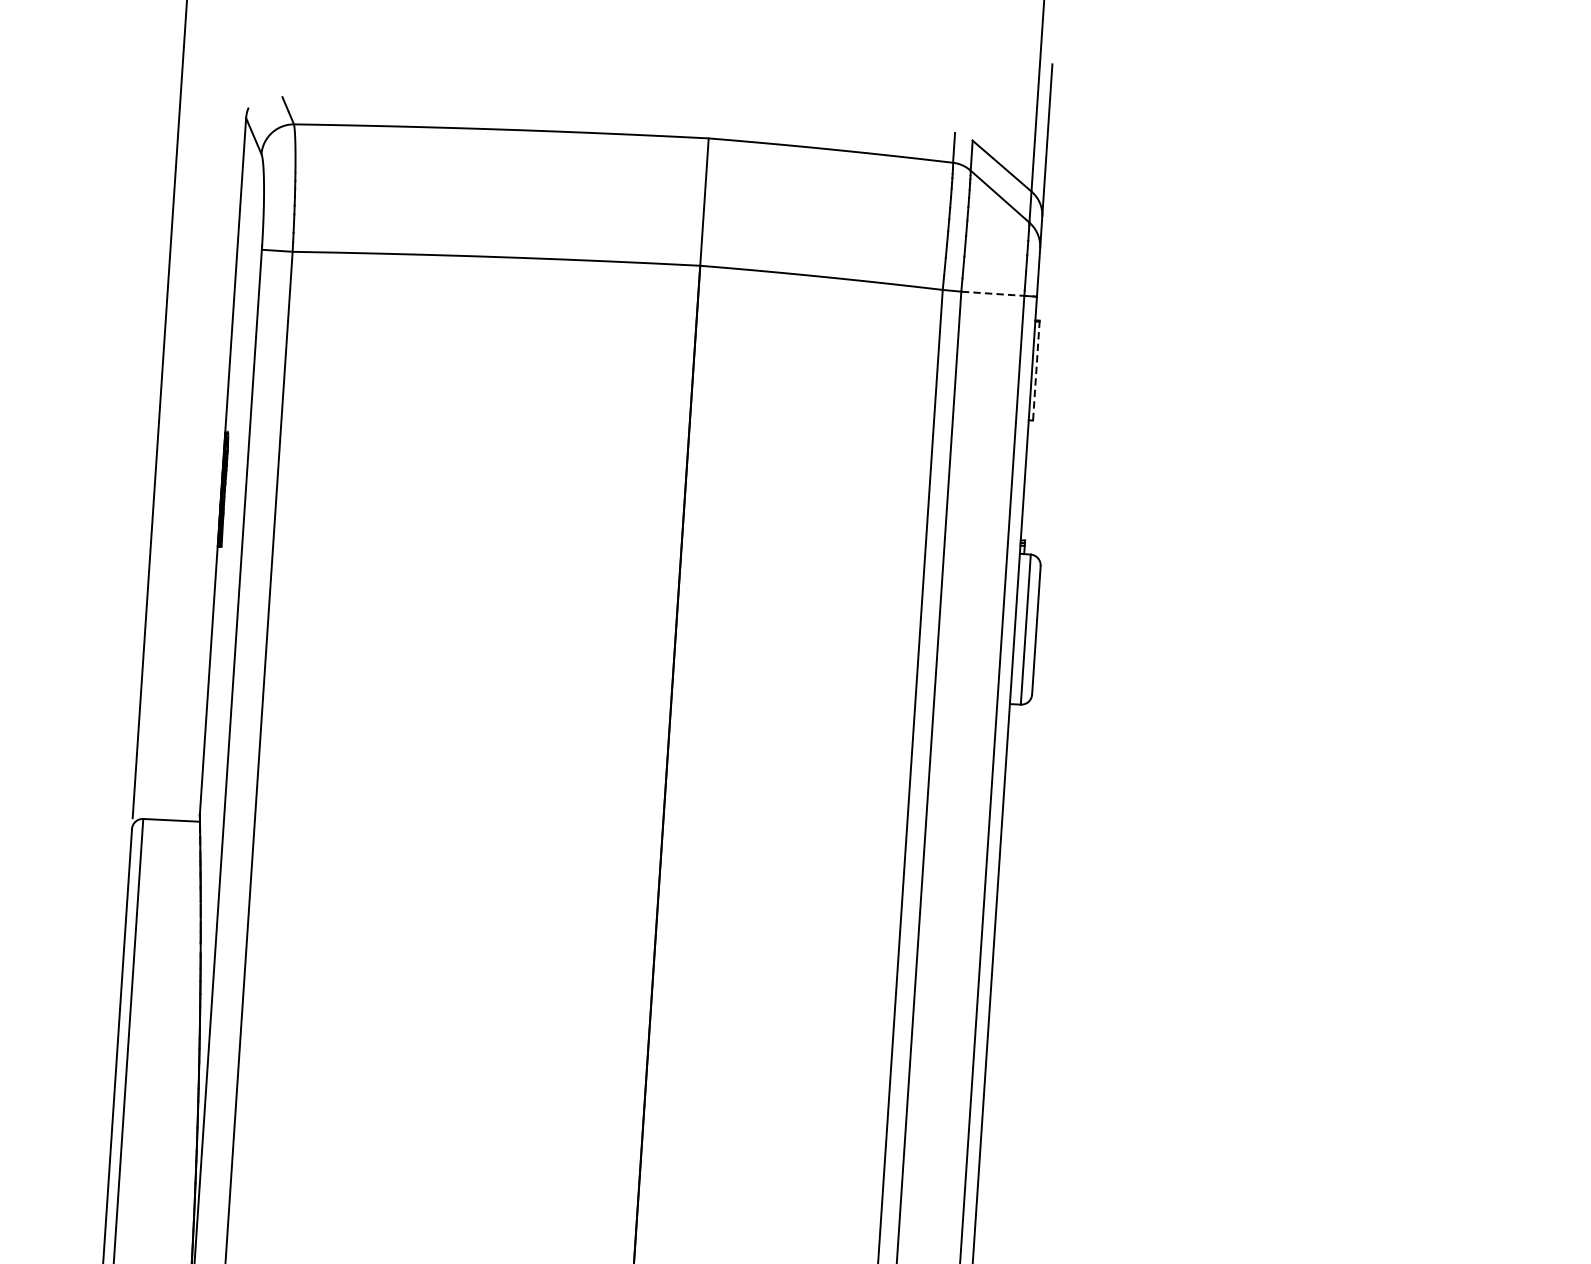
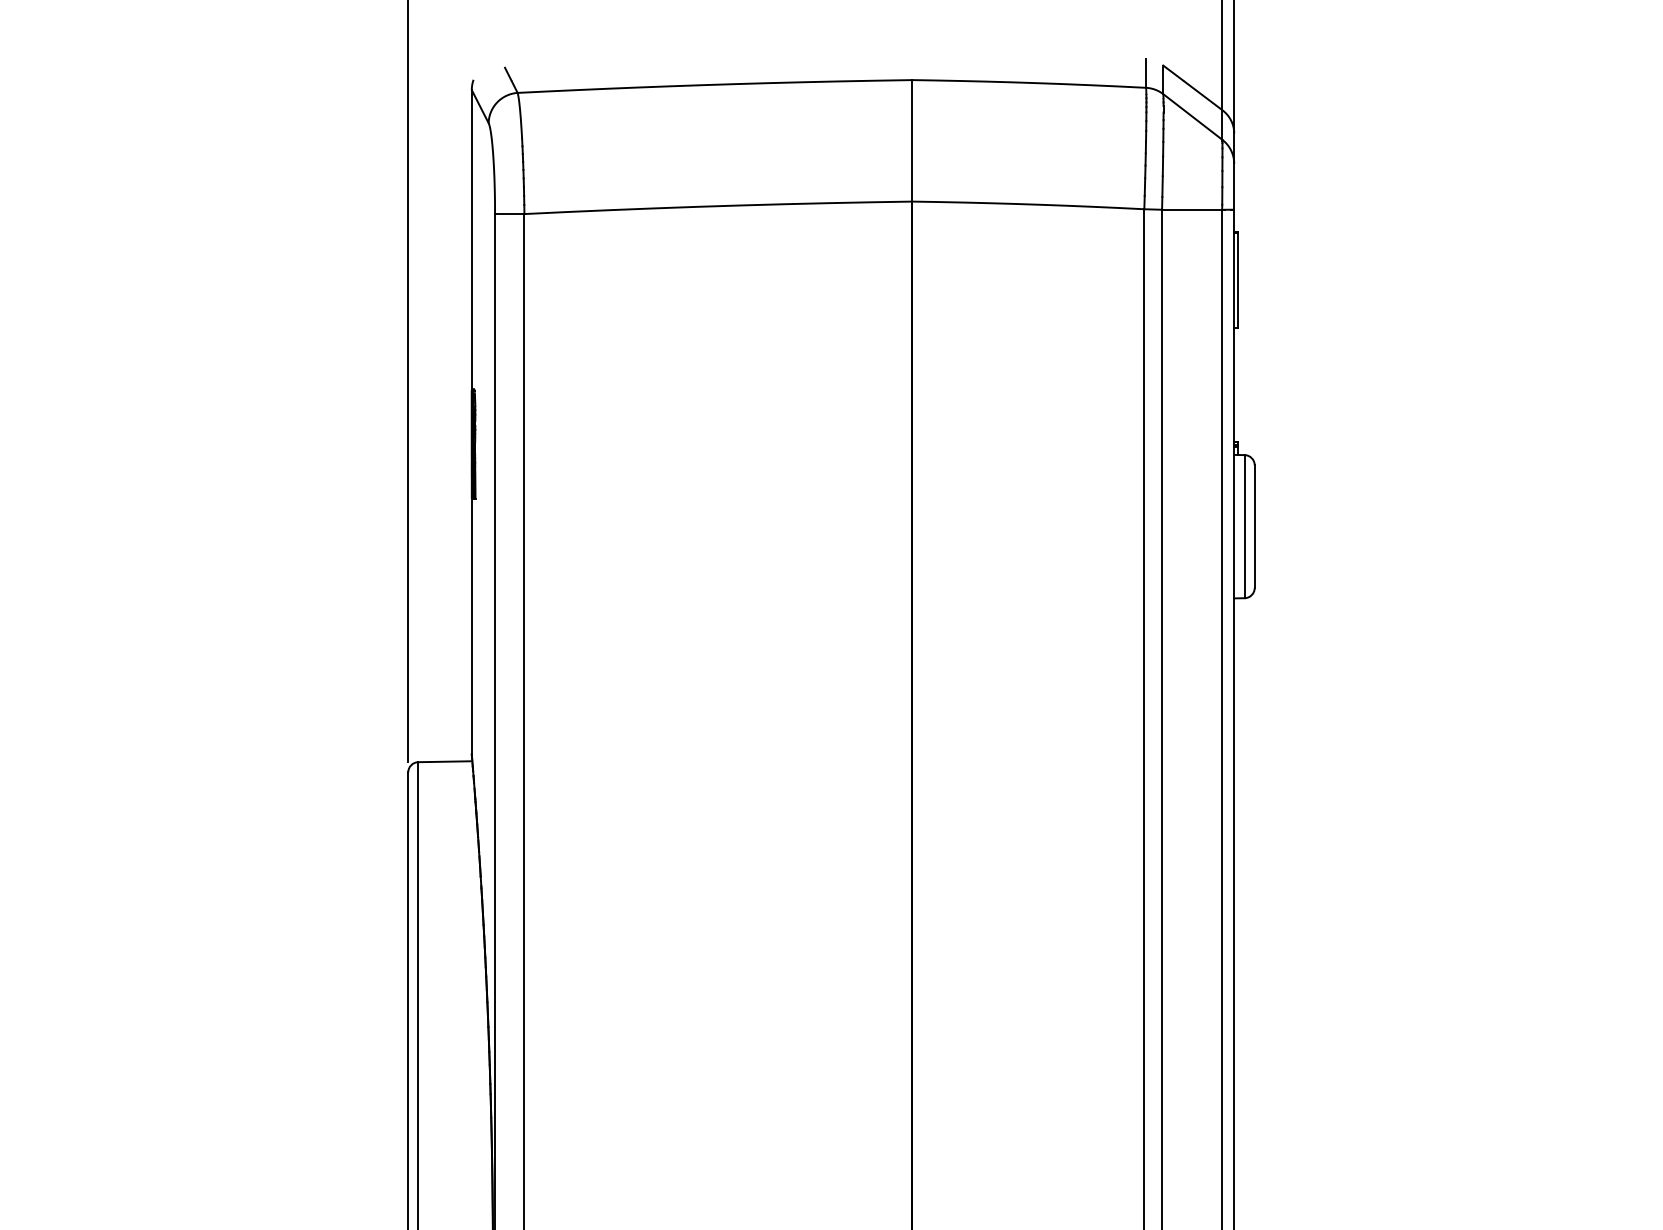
line: (993, 293) -> (1192, 209), dashed -> solid
line: (1036, 370) -> (1238, 279), dashed -> solid

